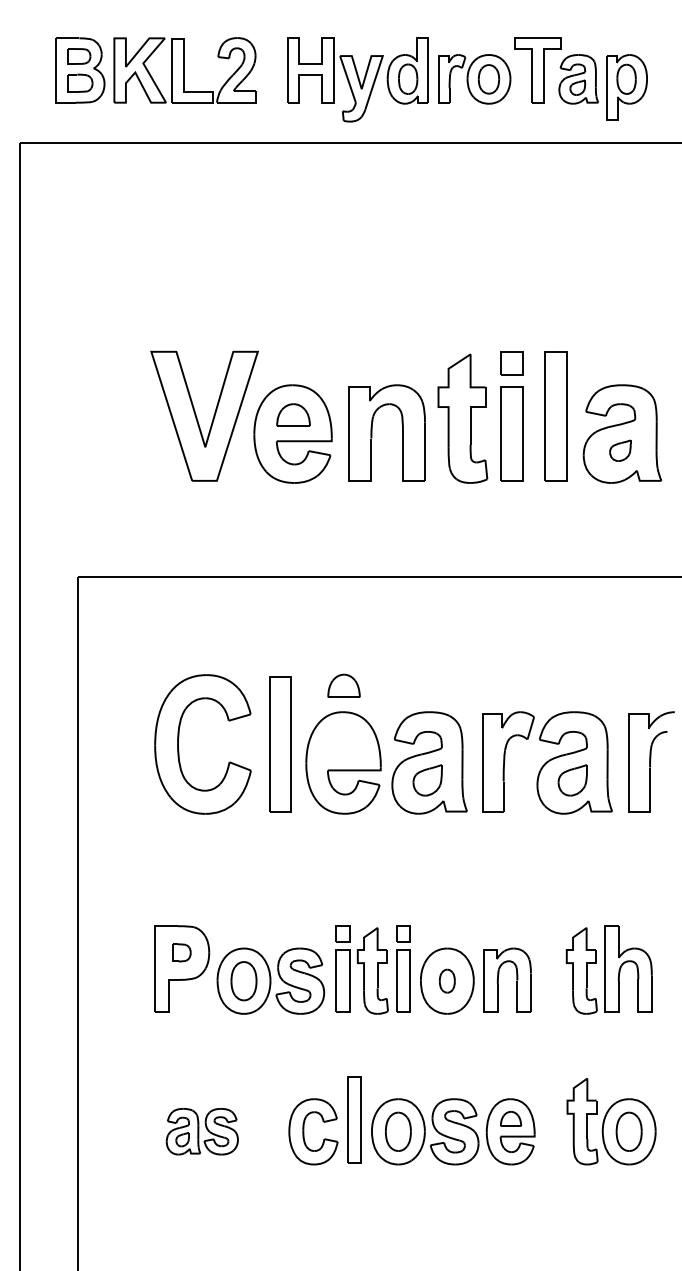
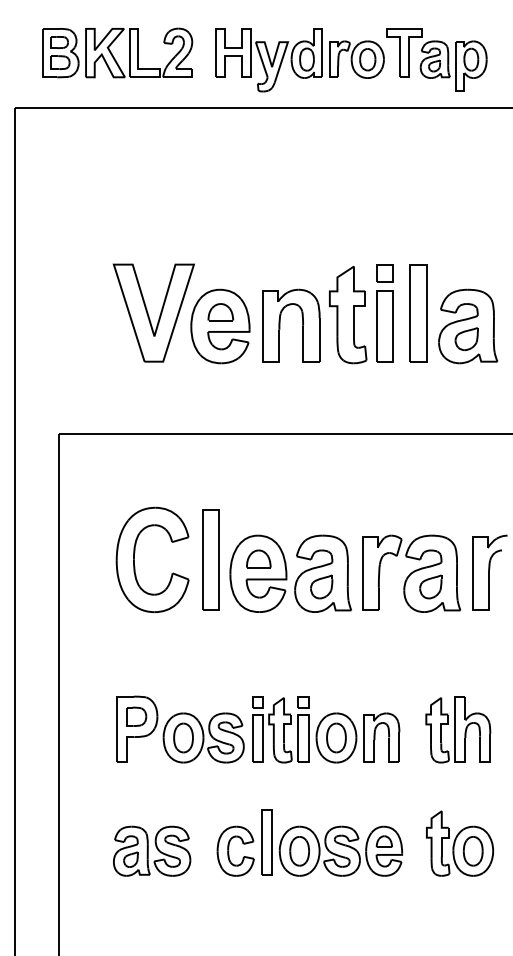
part: (620, 450) -> (466, 338), size x1.43
part: (343, 685) -> (258, 558), moved
part: (181, 952) -> (136, 716), size x1.43
part: (447, 980) -> (336, 737), size x1.67
part: (202, 1130) -> (152, 850), size x1.43

